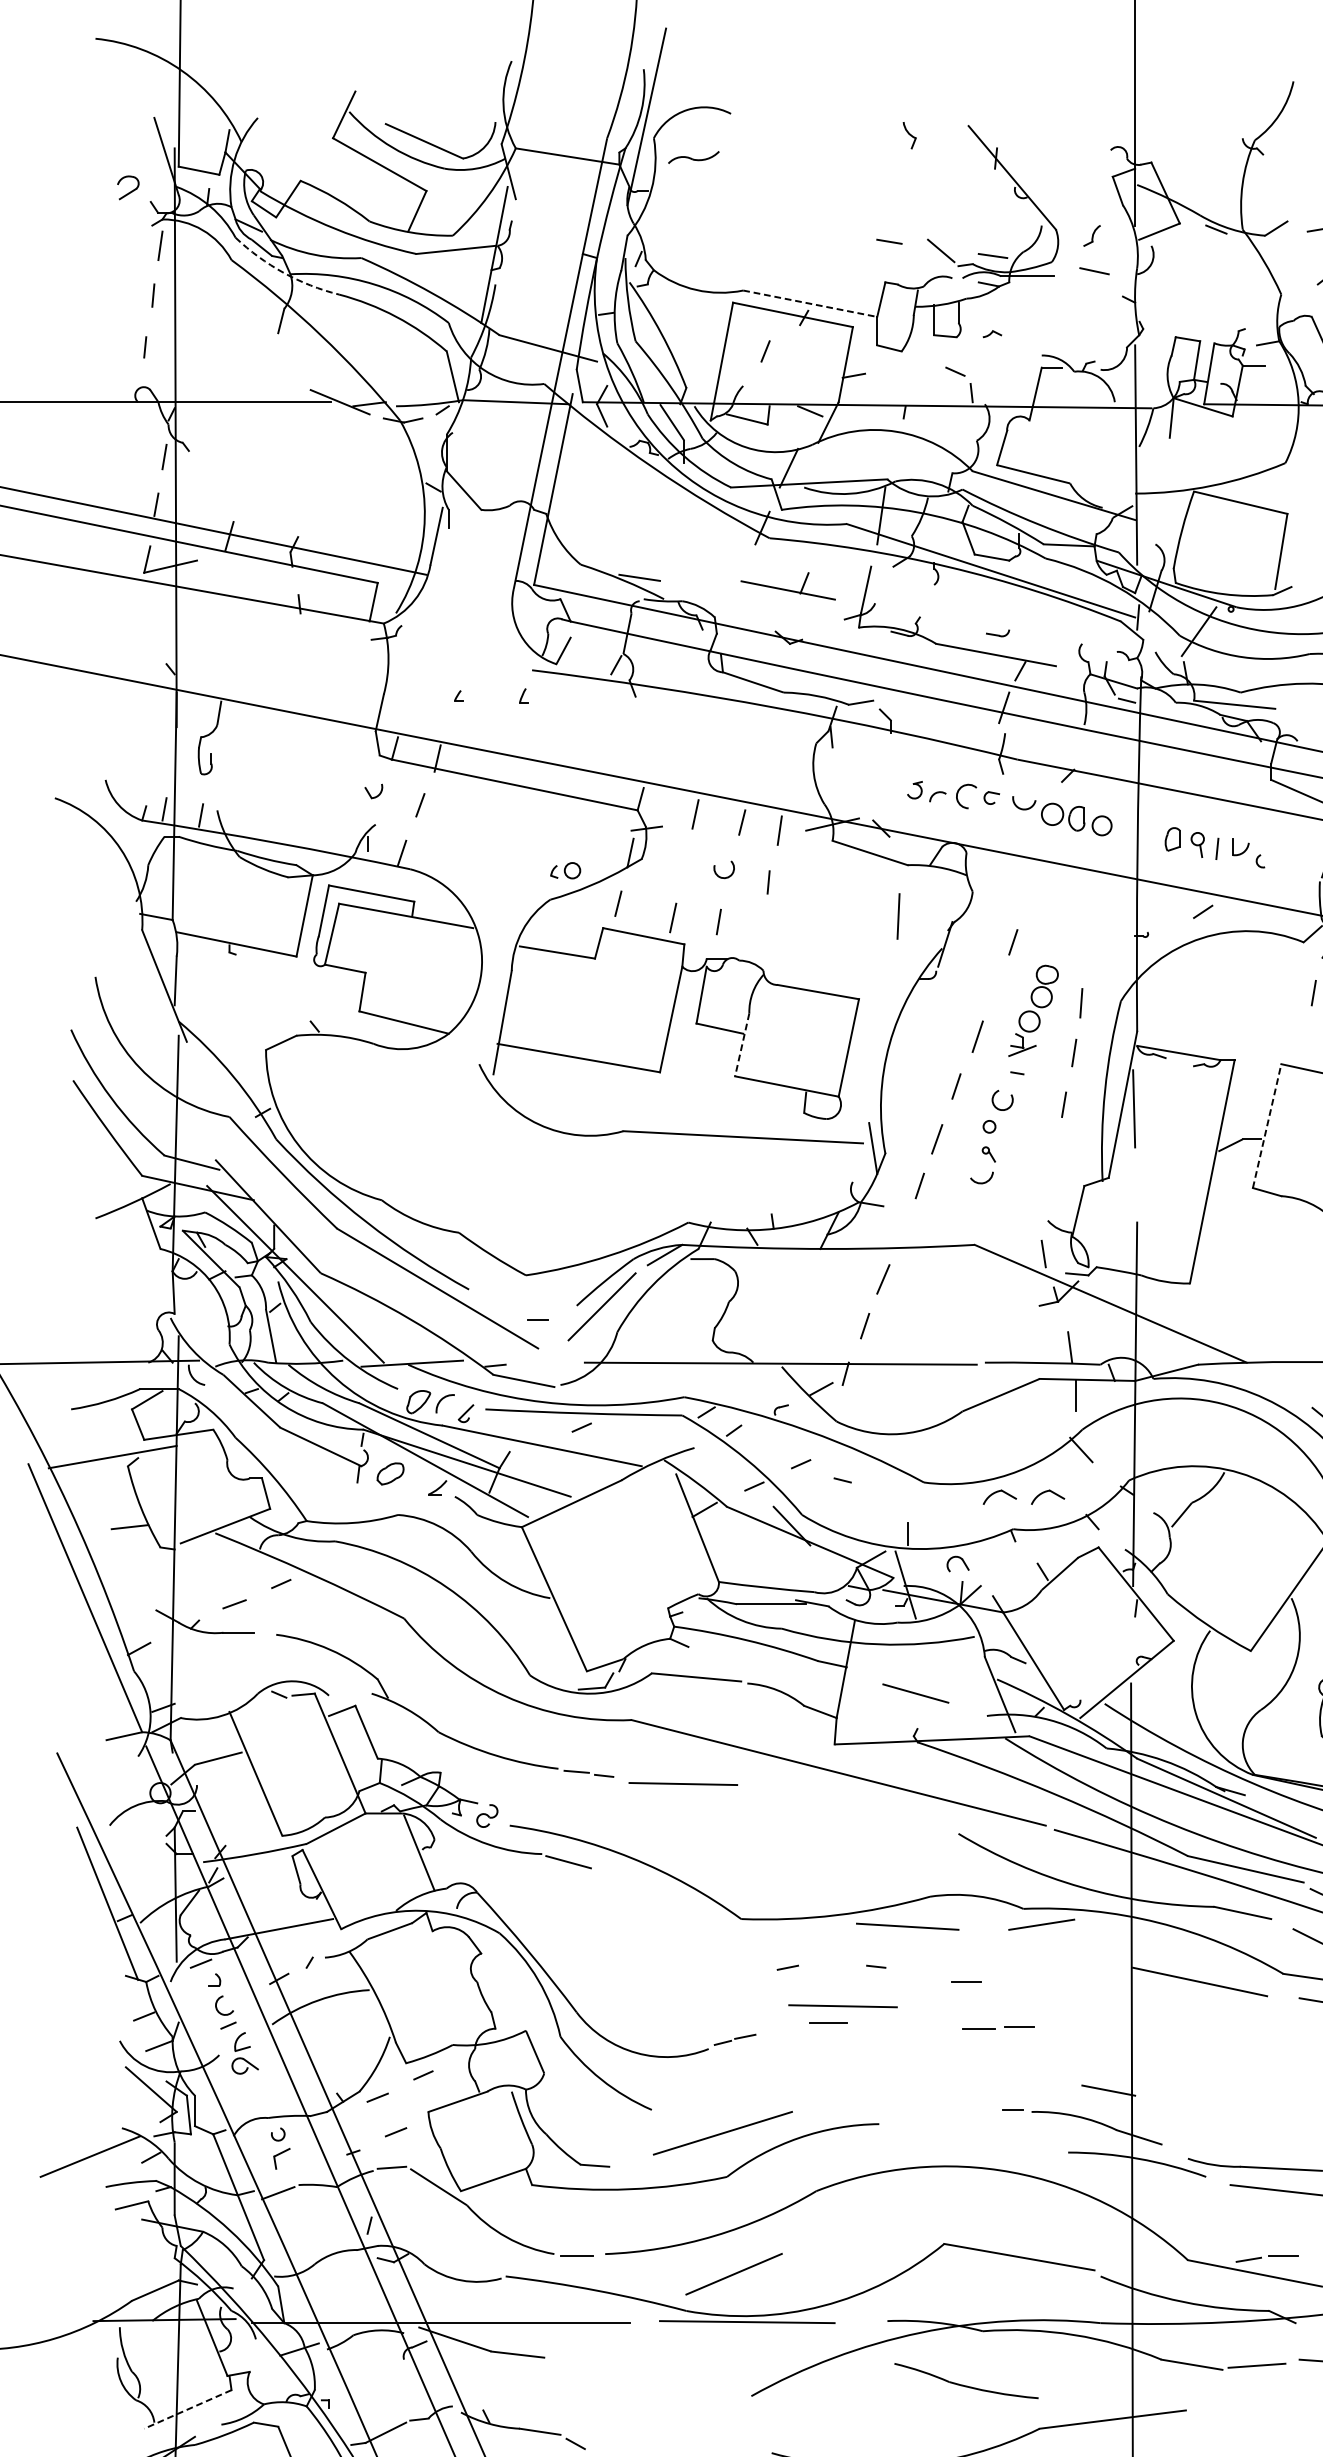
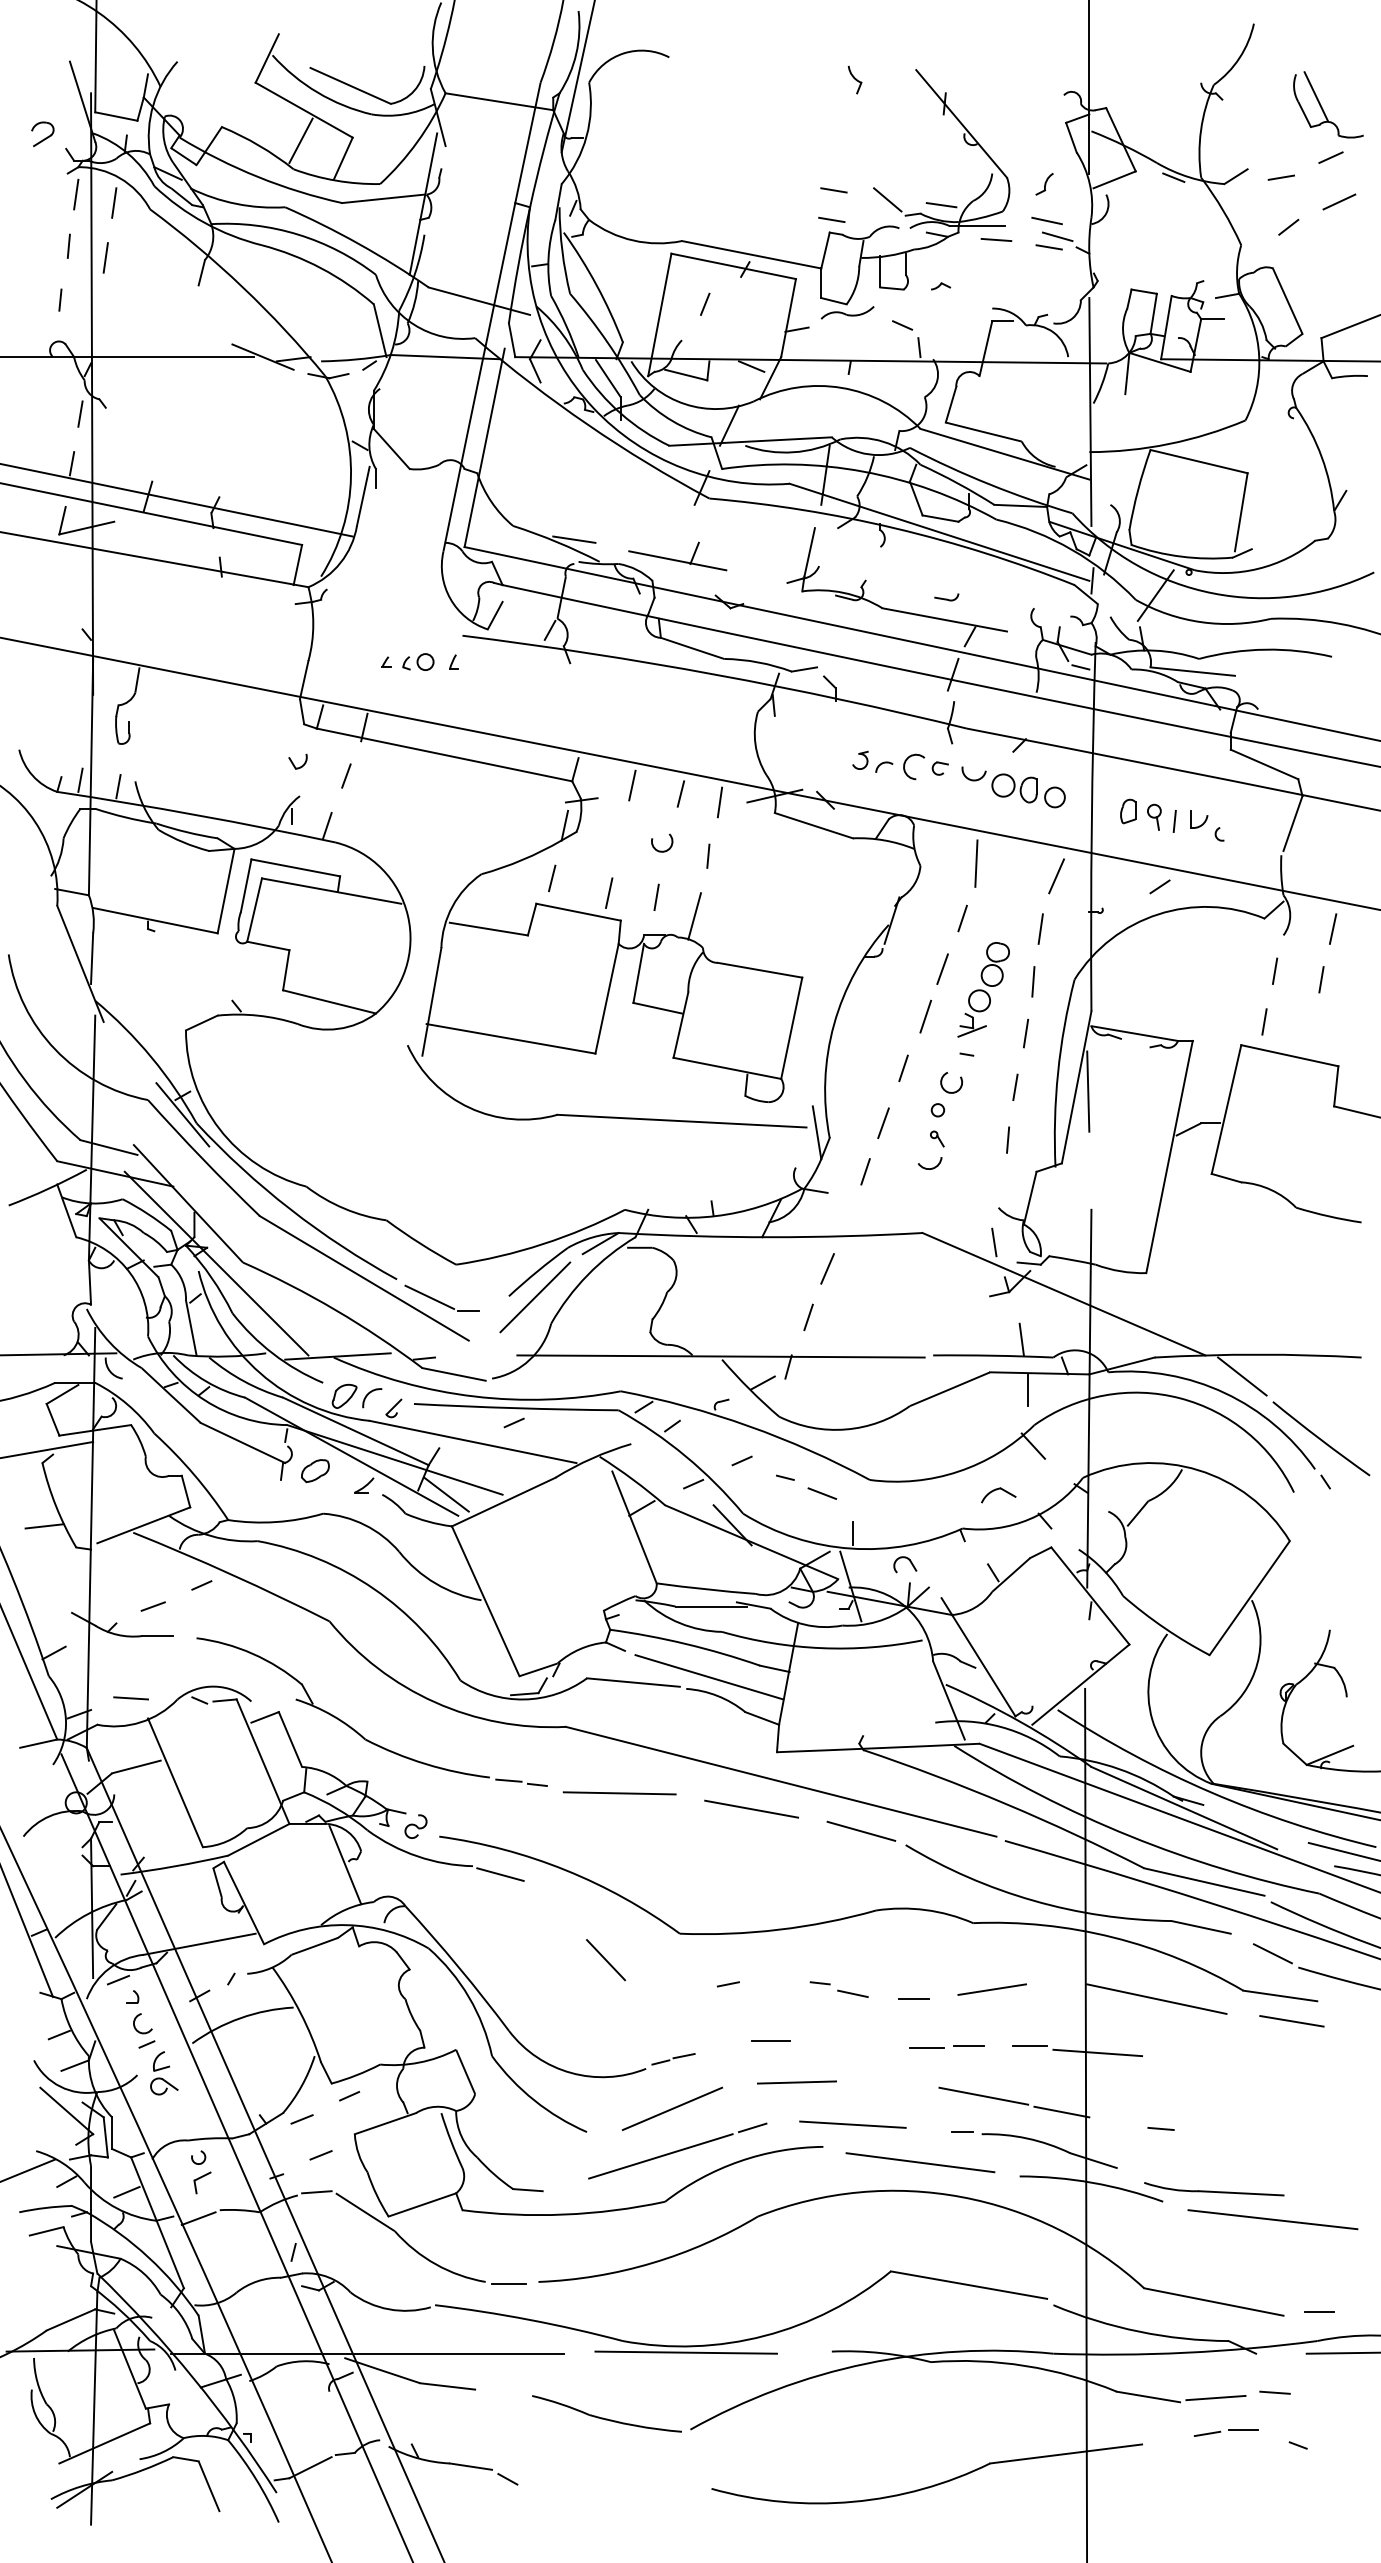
part: (693, 157) -> (847, 312), moved
line: (376, 193) -> (300, 140), added
line: (197, 253) -> (114, 202), added
line: (887, 269) -> (831, 219), added
arc: (283, 272) -> (204, 222), dashed -> solid
line: (1104, 286) -> (1057, 236), added
line: (1045, 289) -> (996, 239), added
line: (1095, 296) -> (1048, 247), added
line: (810, 303) -> (751, 254), dashed -> solid
line: (188, 306) -> (105, 257), added
part: (787, 586) -> (677, 556), moved
part: (565, 870) -> (418, 661), moved
line: (1103, 901) -> (1056, 876), added
line: (898, 916) -> (976, 863), moved
line: (755, 940) -> (694, 916), added
line: (1088, 951) -> (1040, 928), added
line: (993, 990) -> (942, 968), added
line: (1303, 1041) -> (1264, 1021), added
line: (741, 1045) -> (680, 1025), dashed -> solid
line: (1267, 1126) -> (1226, 1109), dashed -> solid
line: (262, 1130) -> (182, 1114), added
line: (1057, 1154) -> (1008, 1139), added
line: (500, 1306) -> (429, 1297), added
line: (1282, 1382) -> (1242, 1376), added
line: (878, 1495) -> (822, 1493), added
line: (516, 1496) -> (446, 1494), added
part: (999, 1497) -> (948, 1495), removed
line: (769, 1672) -> (709, 1677), added
line: (213, 1692) -> (131, 1698), added
line: (915, 1692) -> (861, 1830), moved
line: (810, 1798) -> (751, 1808), added
line: (1041, 1924) -> (991, 1989), moved
line: (907, 1926) -> (852, 2124), moved
line: (670, 1944) -> (606, 1960), added
line: (907, 1976) -> (852, 1993), added
line: (842, 2006) -> (785, 2024), removed
line: (1078, 2026) -> (1030, 2045), added
line: (1143, 2033) -> (1097, 2052), added
line: (853, 2062) -> (796, 2082), added
line: (1033, 2074) -> (983, 2095), added
line: (811, 2105) -> (752, 2127), added
line: (1203, 2106) -> (1160, 2128), added
line: (972, 2139) -> (920, 2162), added
line: (208, 2167) -> (126, 2191), added
part: (1266, 2258) -> (1225, 2432), moved
line: (733, 2273) -> (671, 2108), moved
part: (965, 2380) -> (606, 2413), moved
line: (187, 2409) -> (104, 2443), dashed -> solid

